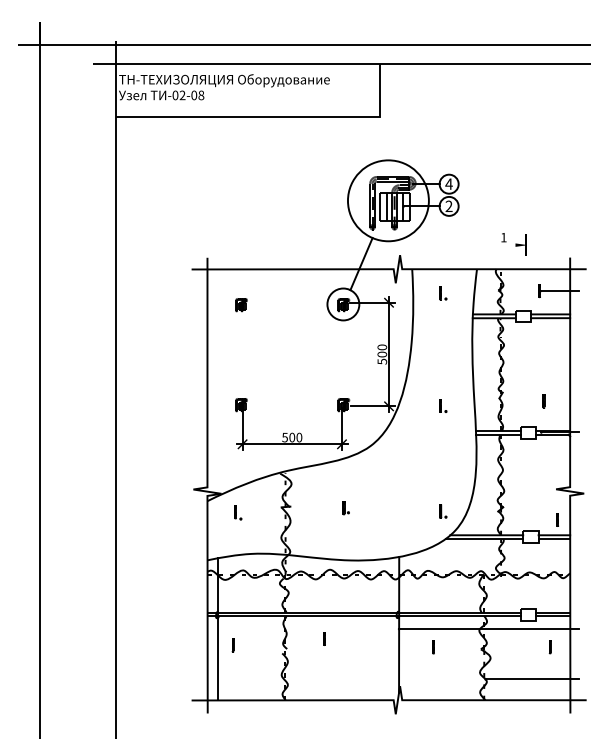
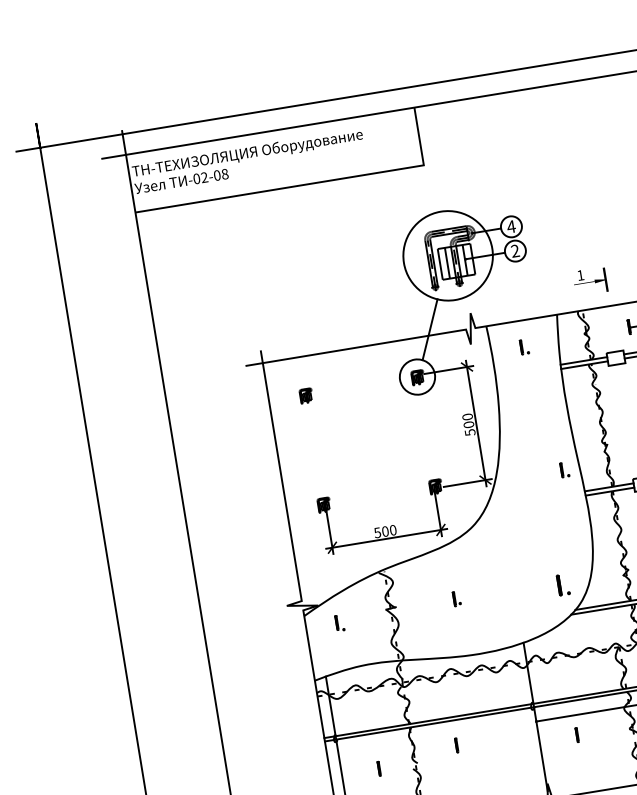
part: (443, 405) -> (565, 469), moved
part: (443, 511) -> (563, 585), size x1.4
part: (232, 645) -> (378, 769), moved

